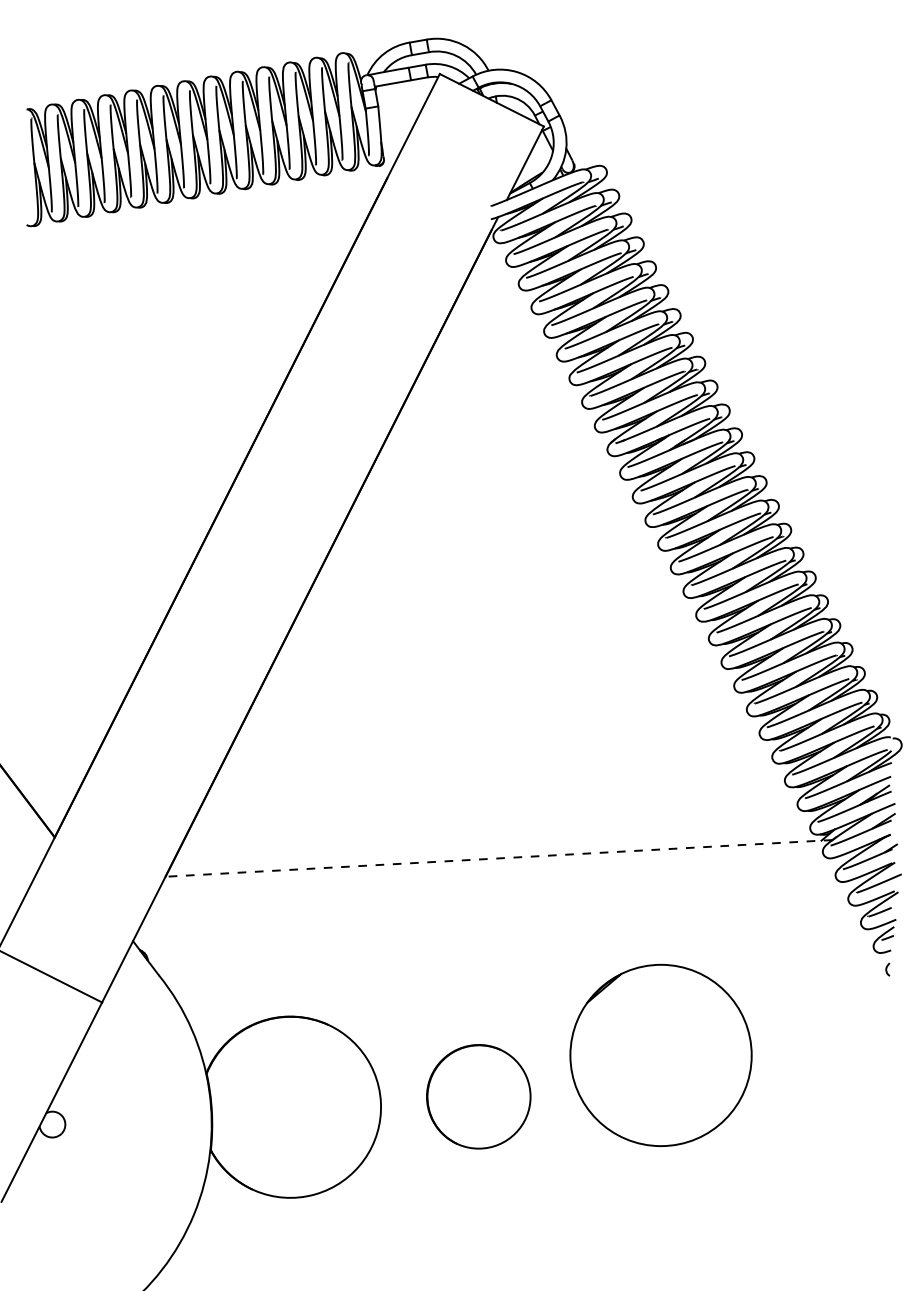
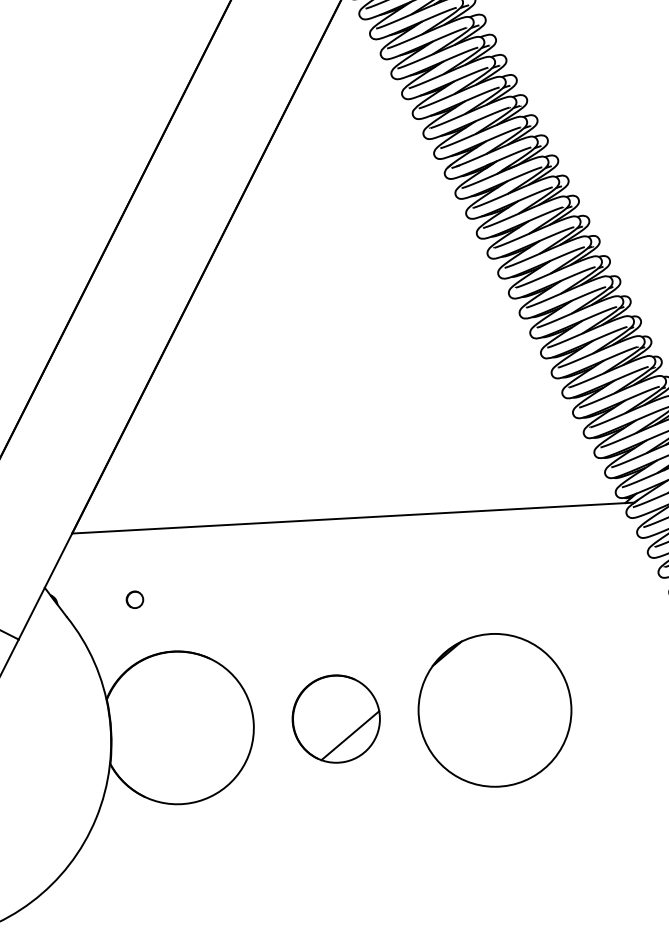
line: (499, 858) -> (353, 518), dashed -> solid
part: (239, 955) -> (134, 599), added
part: (660, 1054) -> (494, 709), moved
line: (495, 1116) -> (350, 735), added

